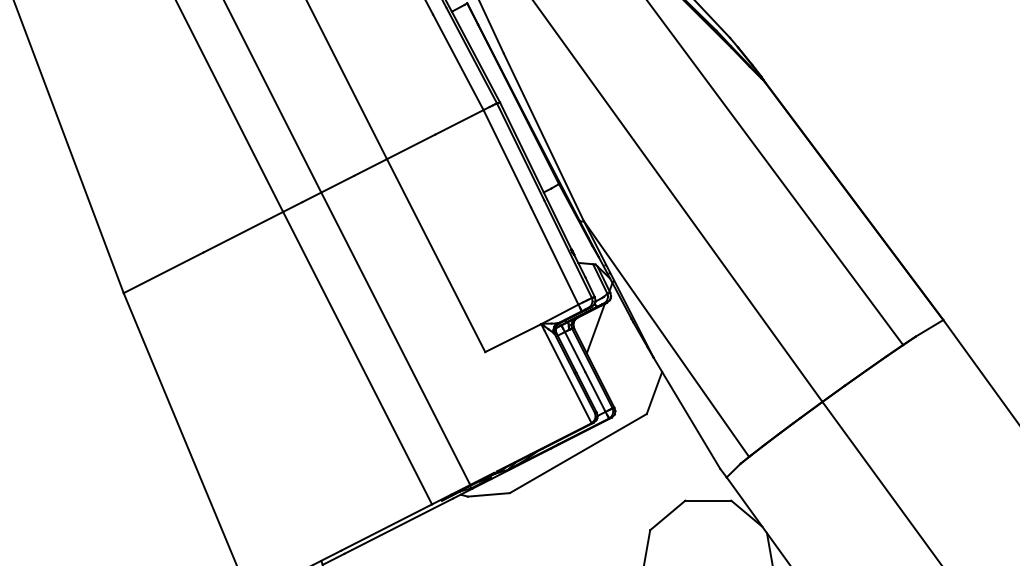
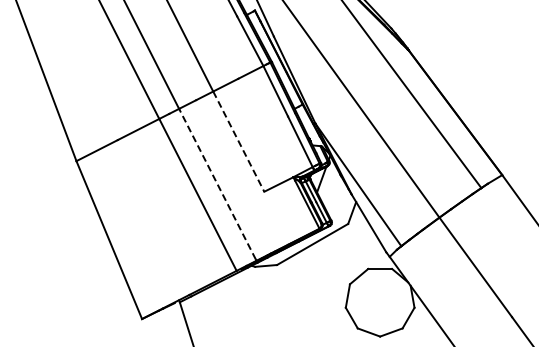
line: (437, 257) -> (239, 142), solid -> dashed
line: (395, 338) -> (217, 184), solid -> dashed

